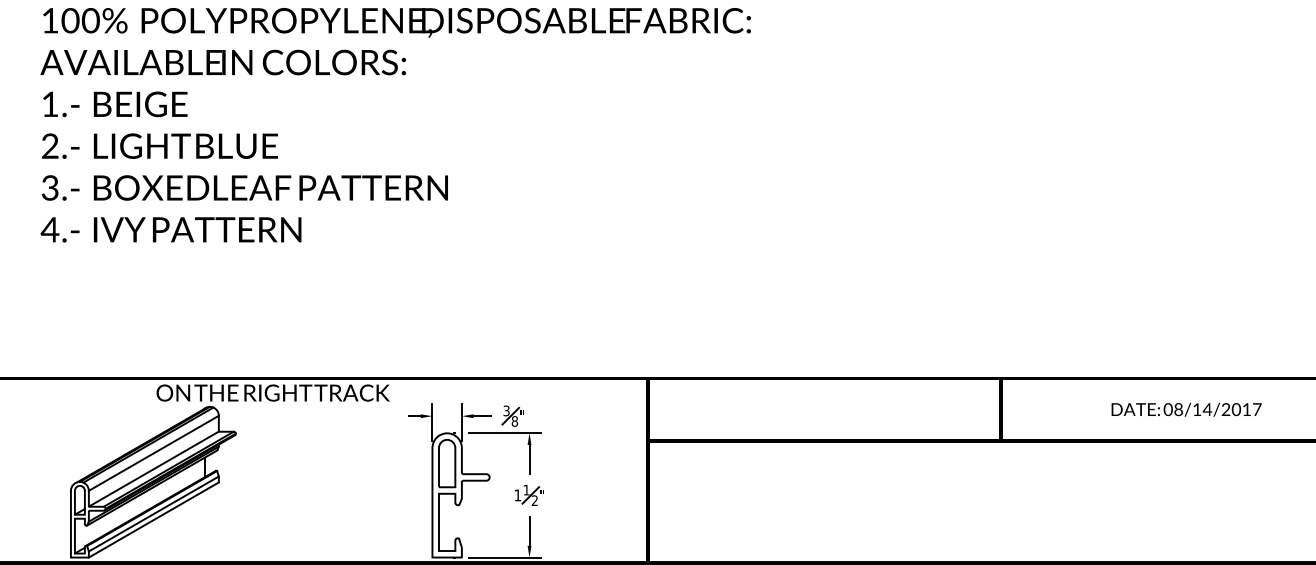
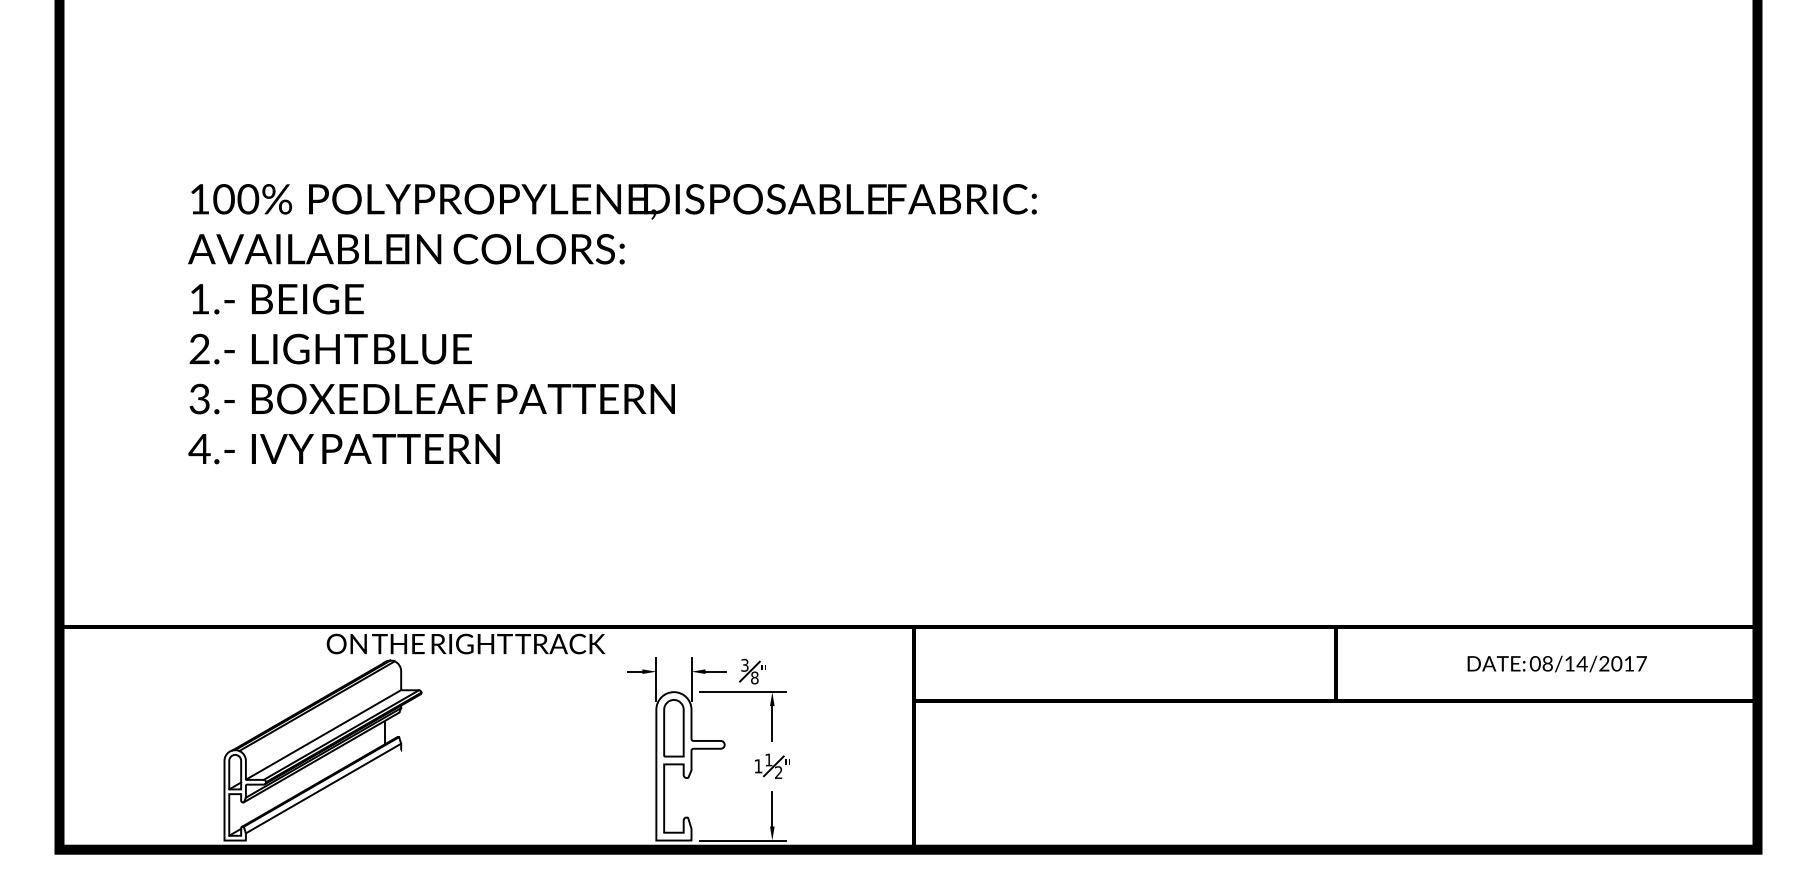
line: (153, 452) -> (323, 715), removed
line: (153, 519) -> (323, 795), removed

